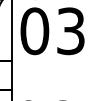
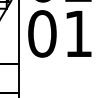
text: (70, 31) -> (78, 34), 03 -> 01

